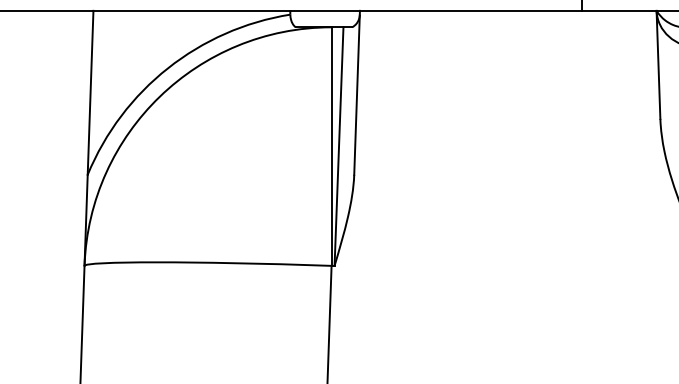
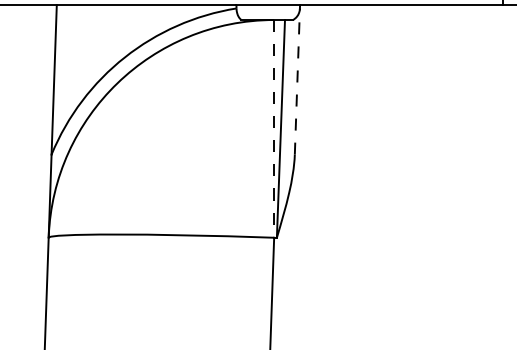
line: (357, 92) -> (297, 79), solid -> dashed
line: (331, 147) -> (274, 129), solid -> dashed

